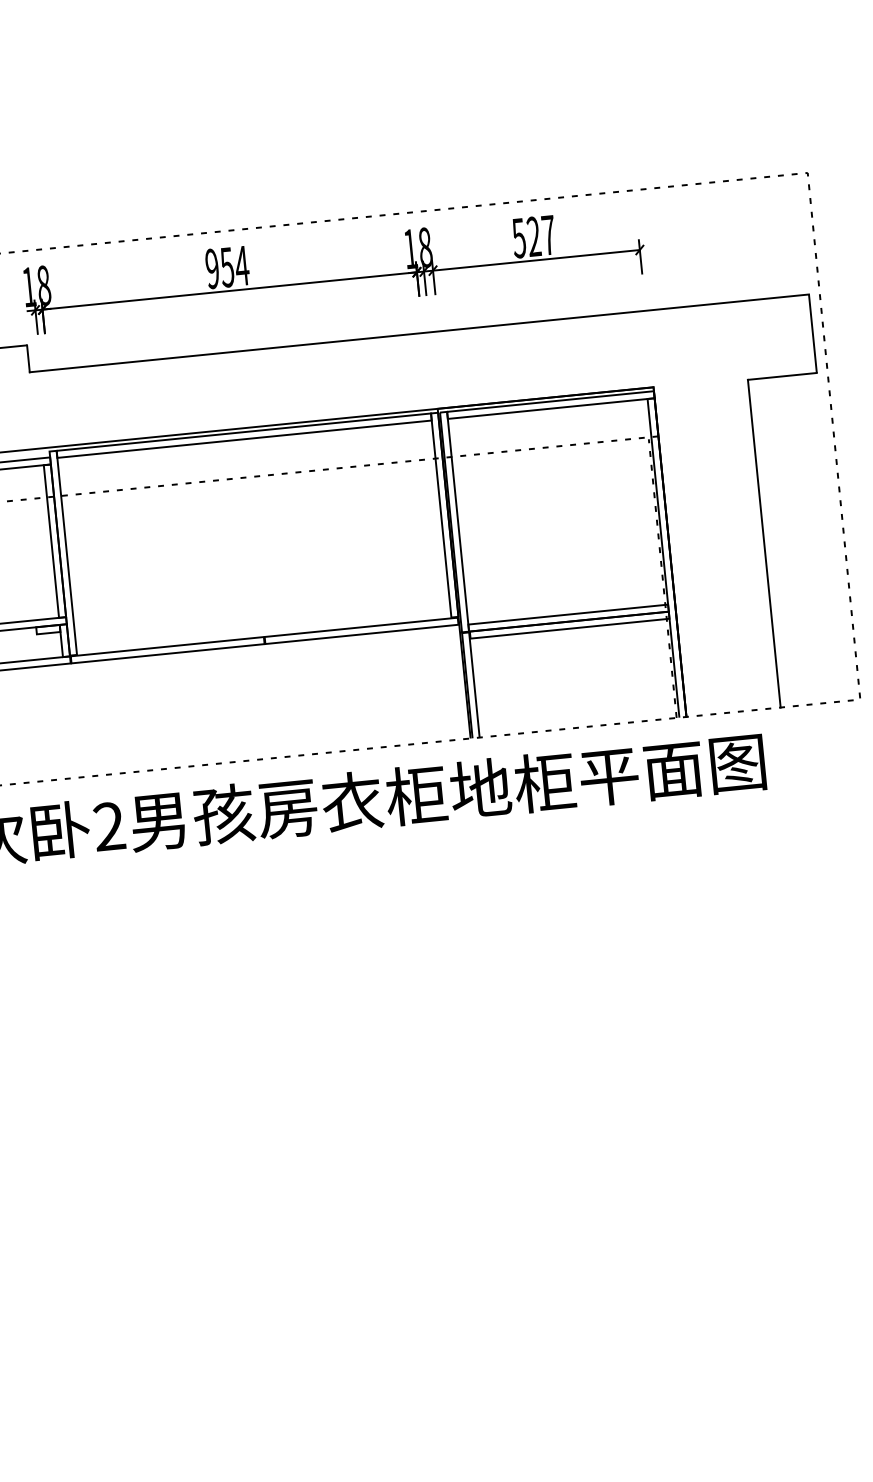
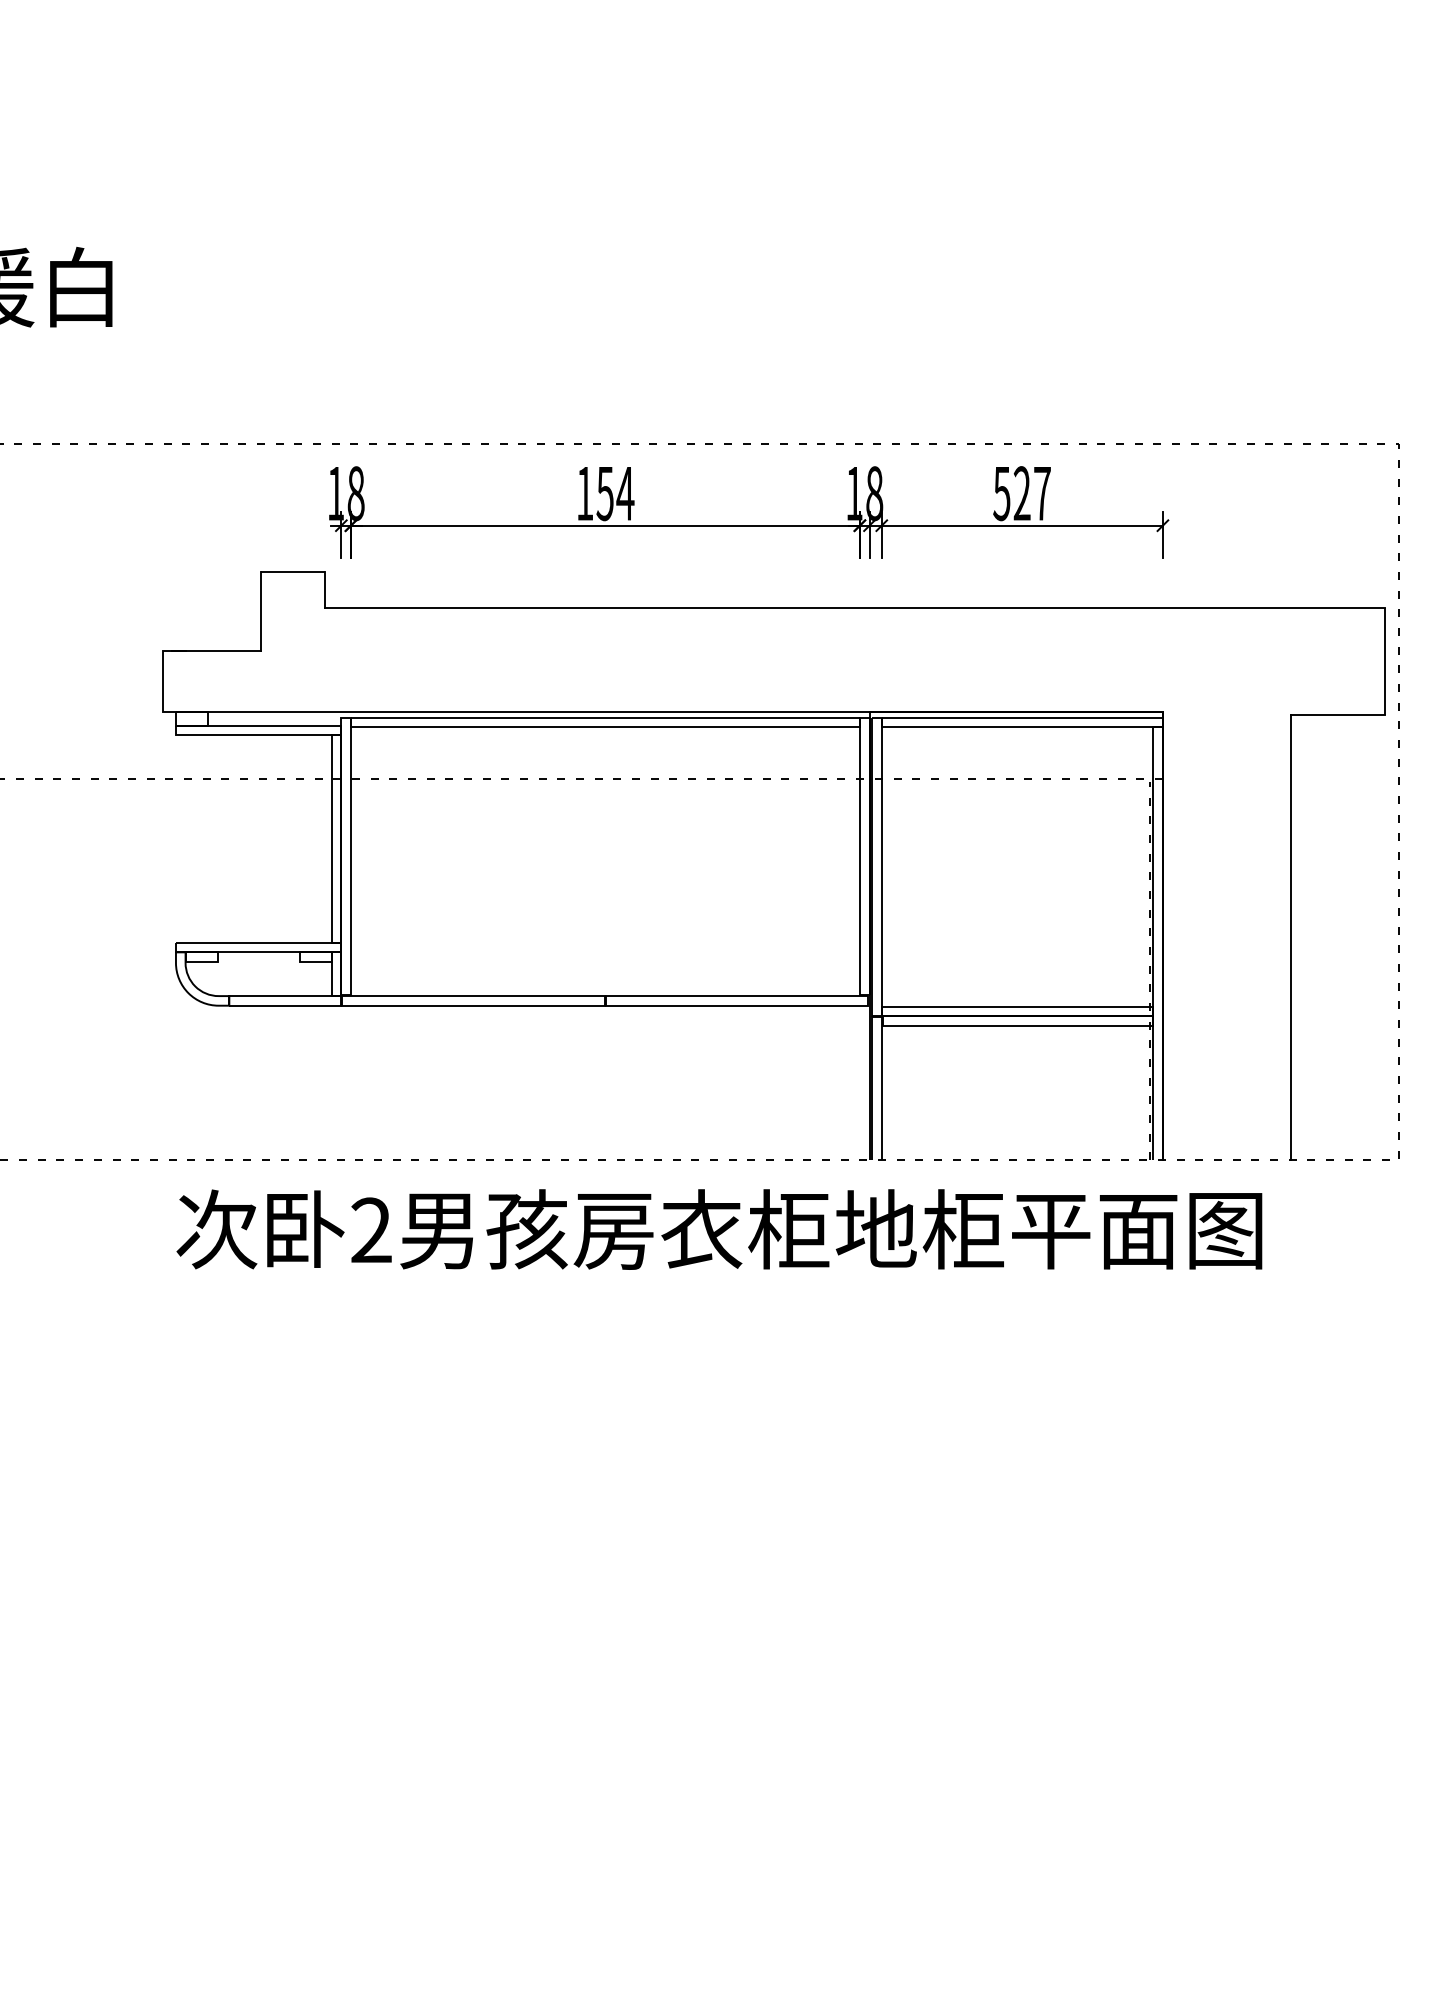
text: (211, 268) -> (584, 493), 954 -> 154

